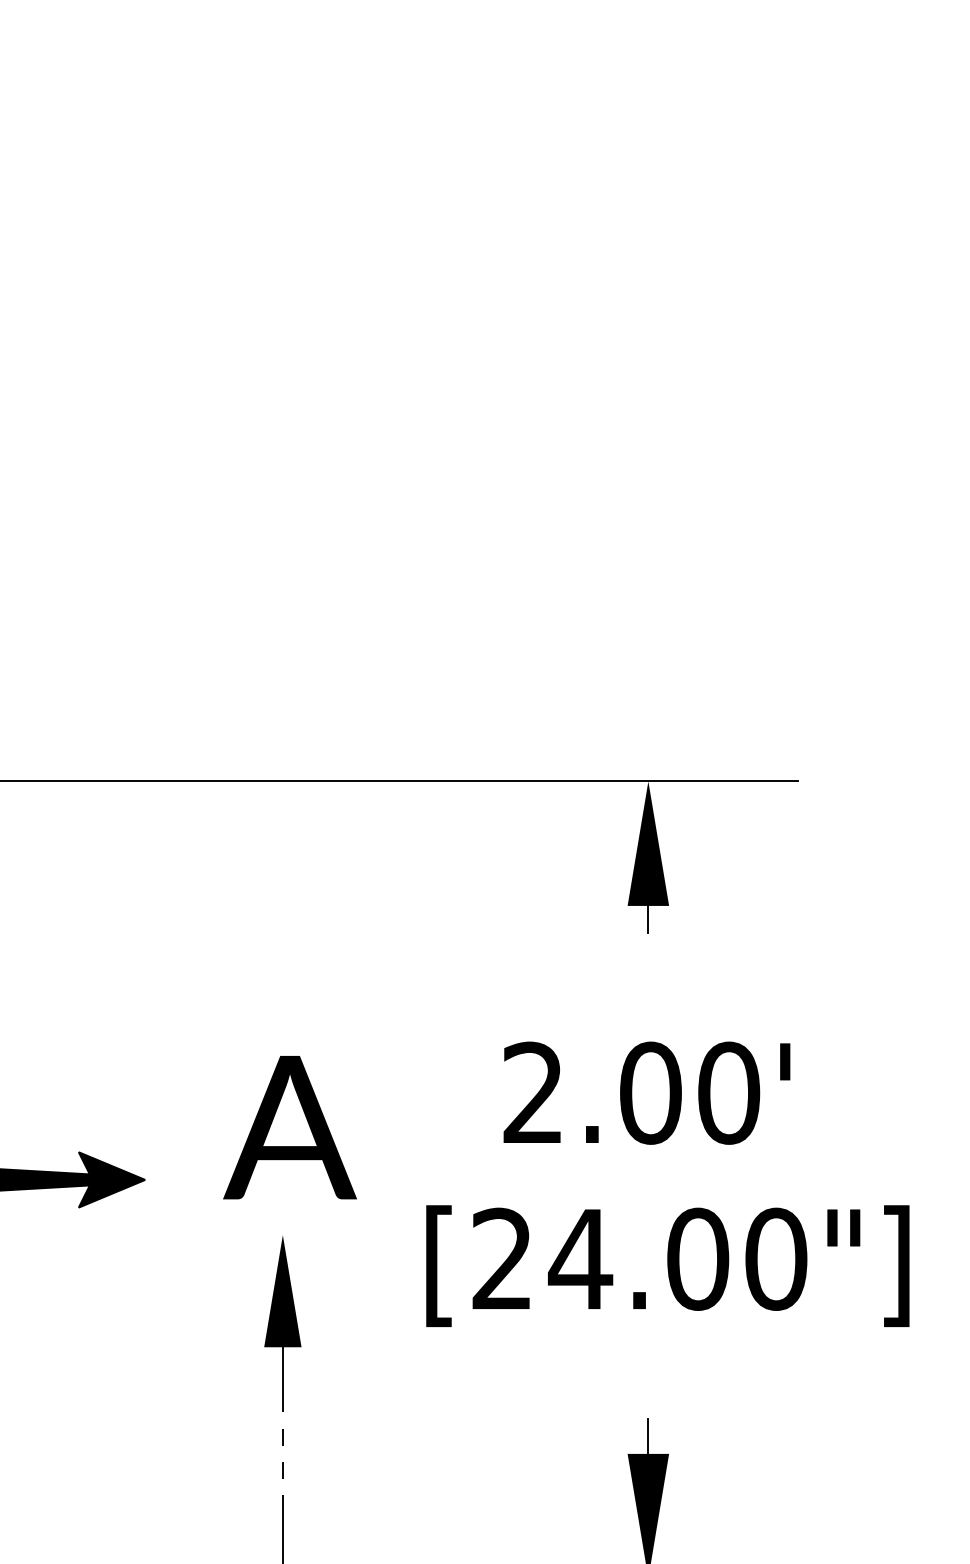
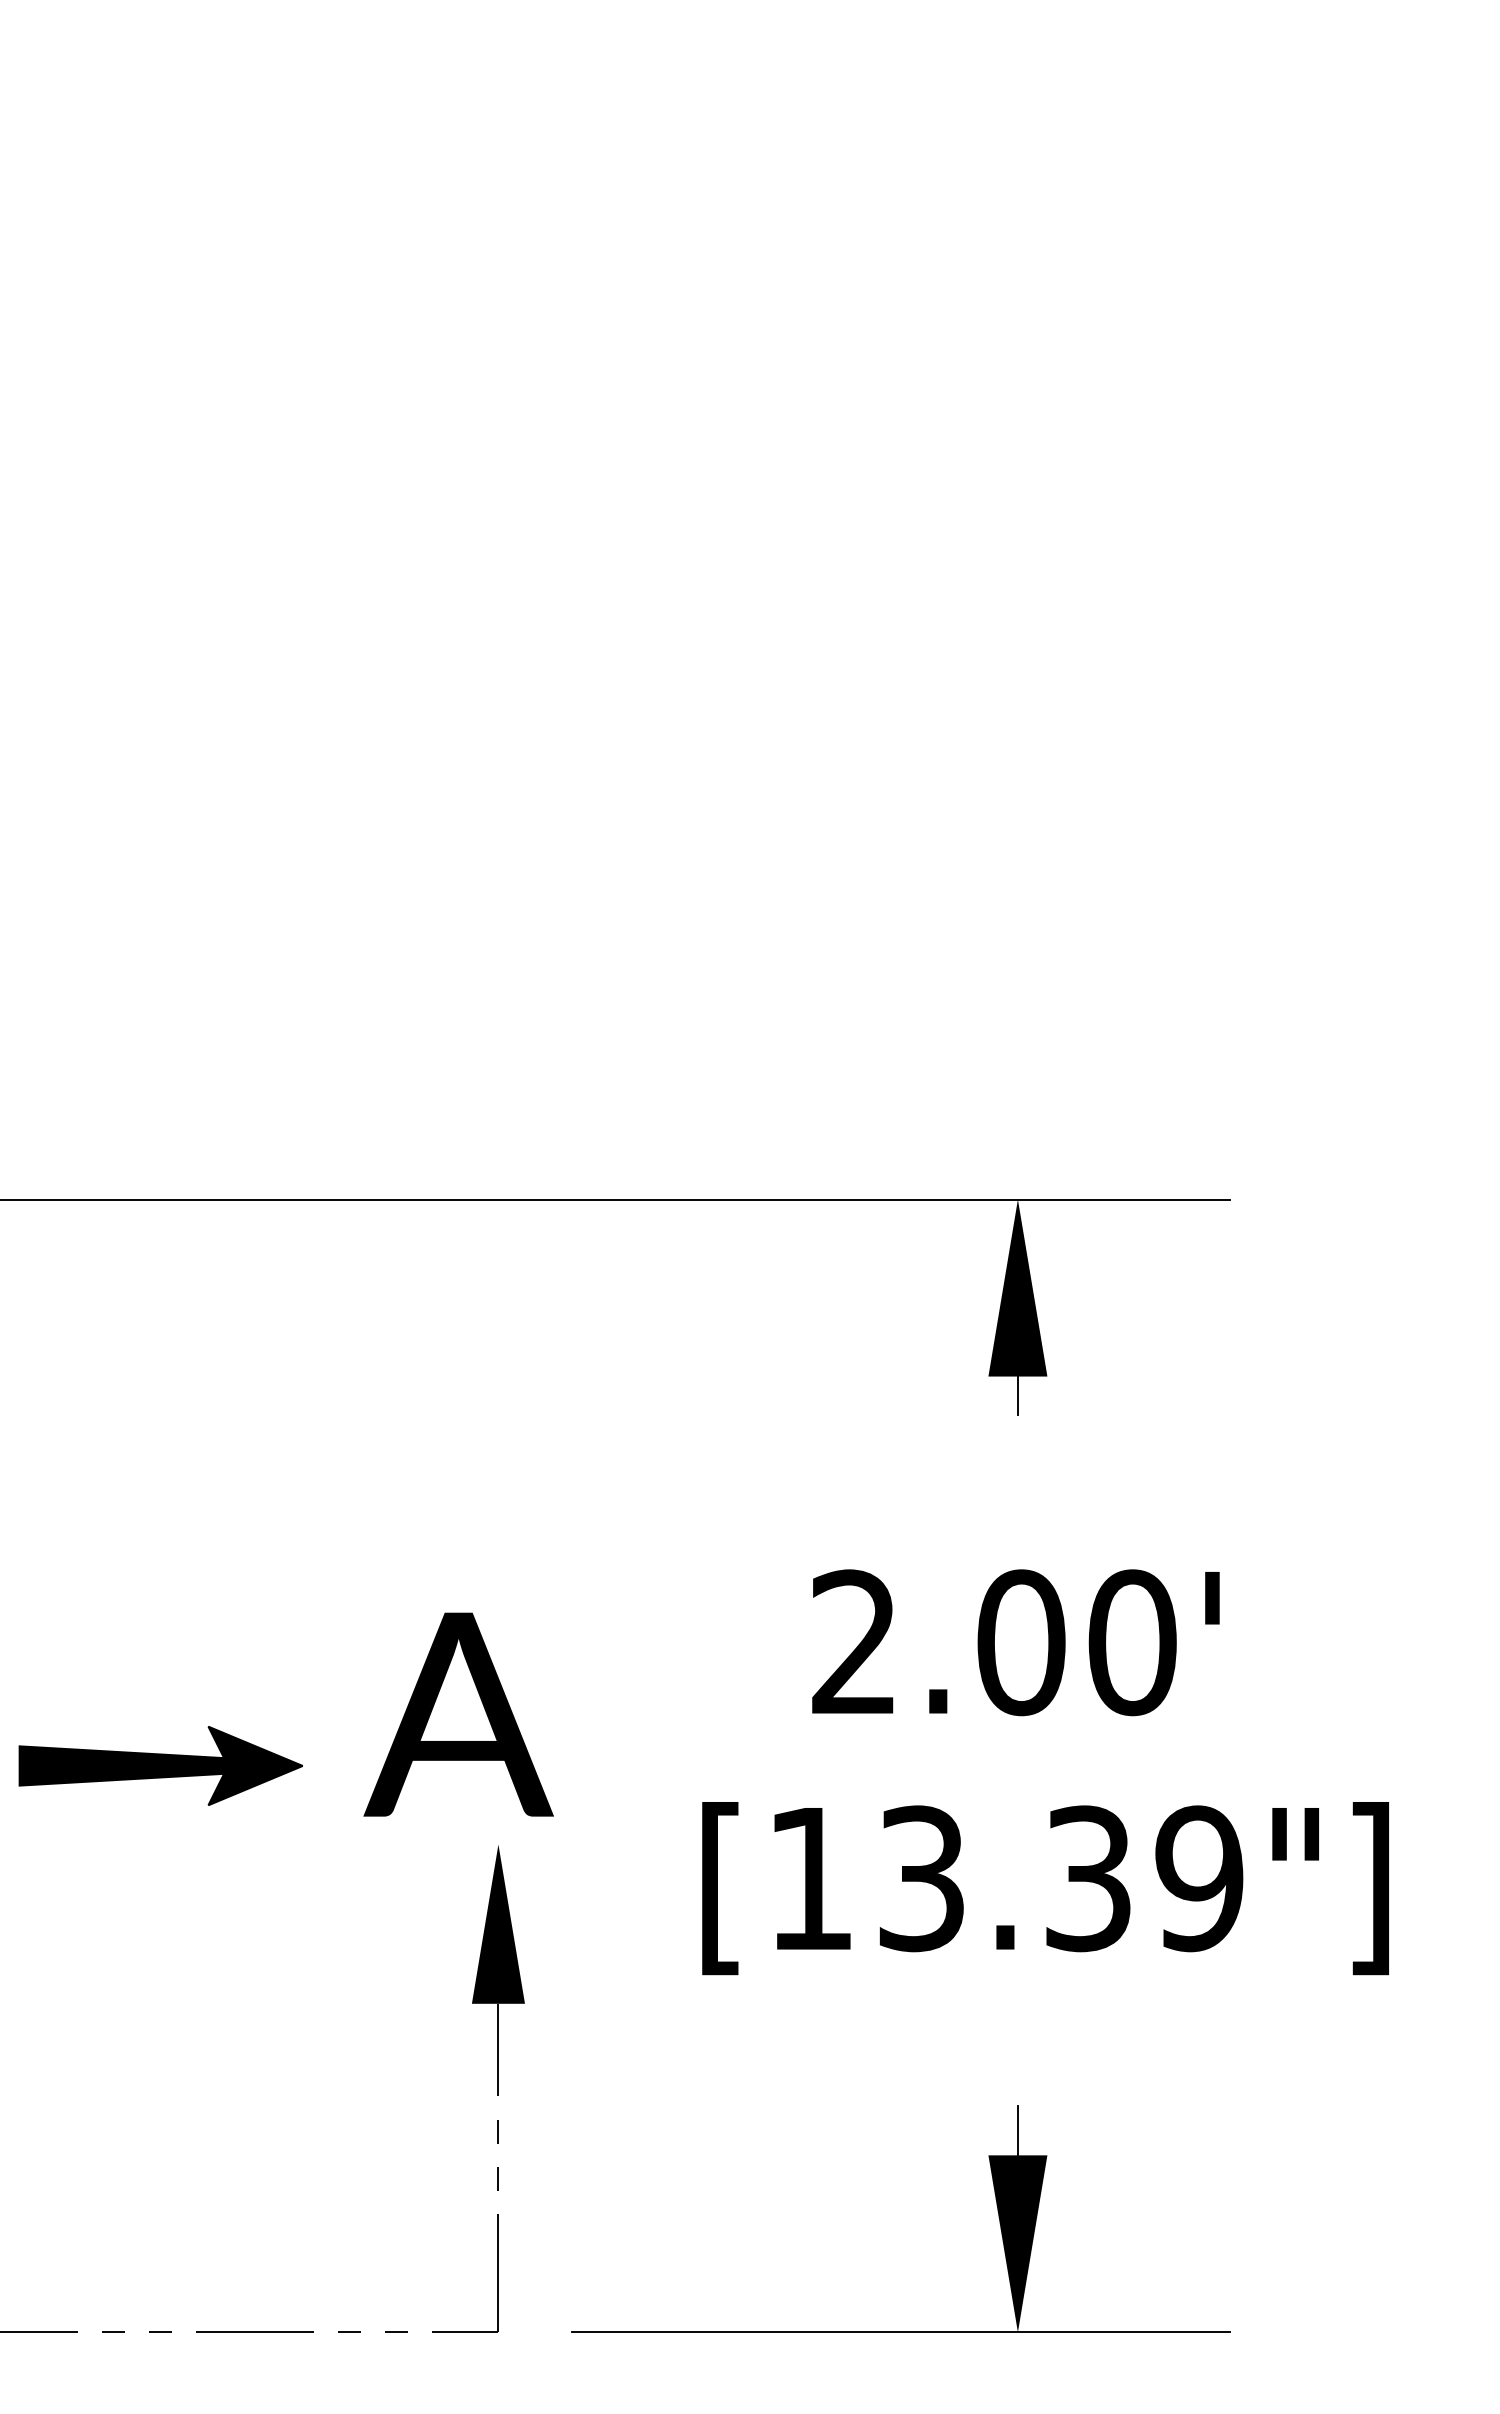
text: (289, 1127) -> (458, 1714), moved
text: (639, 1259) -> (1005, 1878), [24.00"] -> [13.39"]

